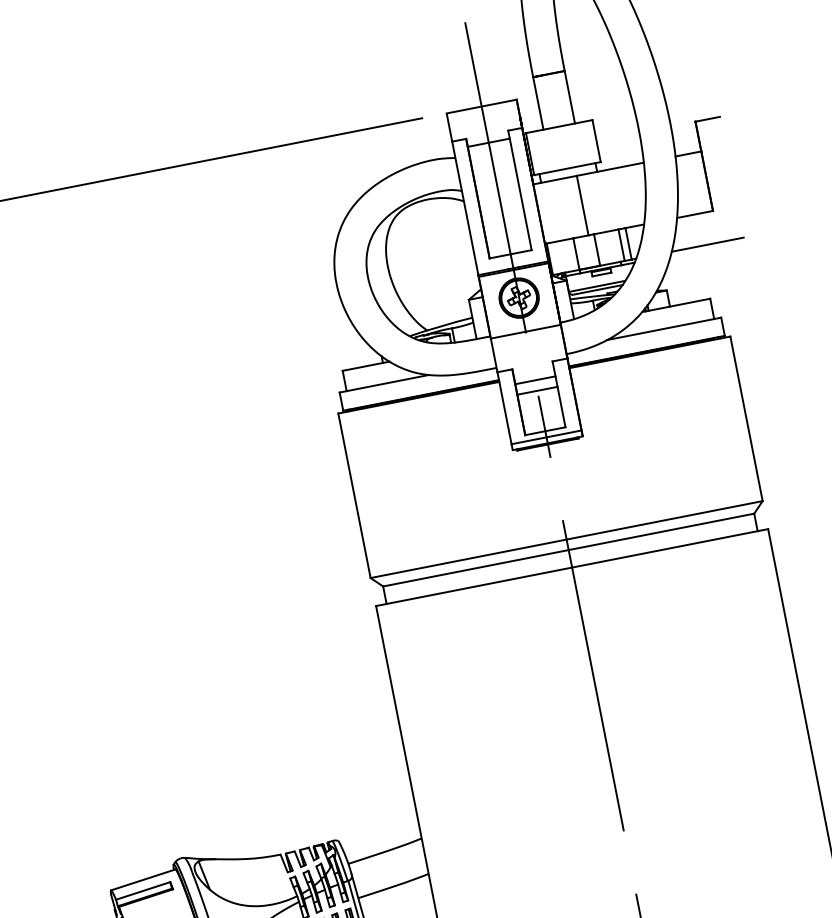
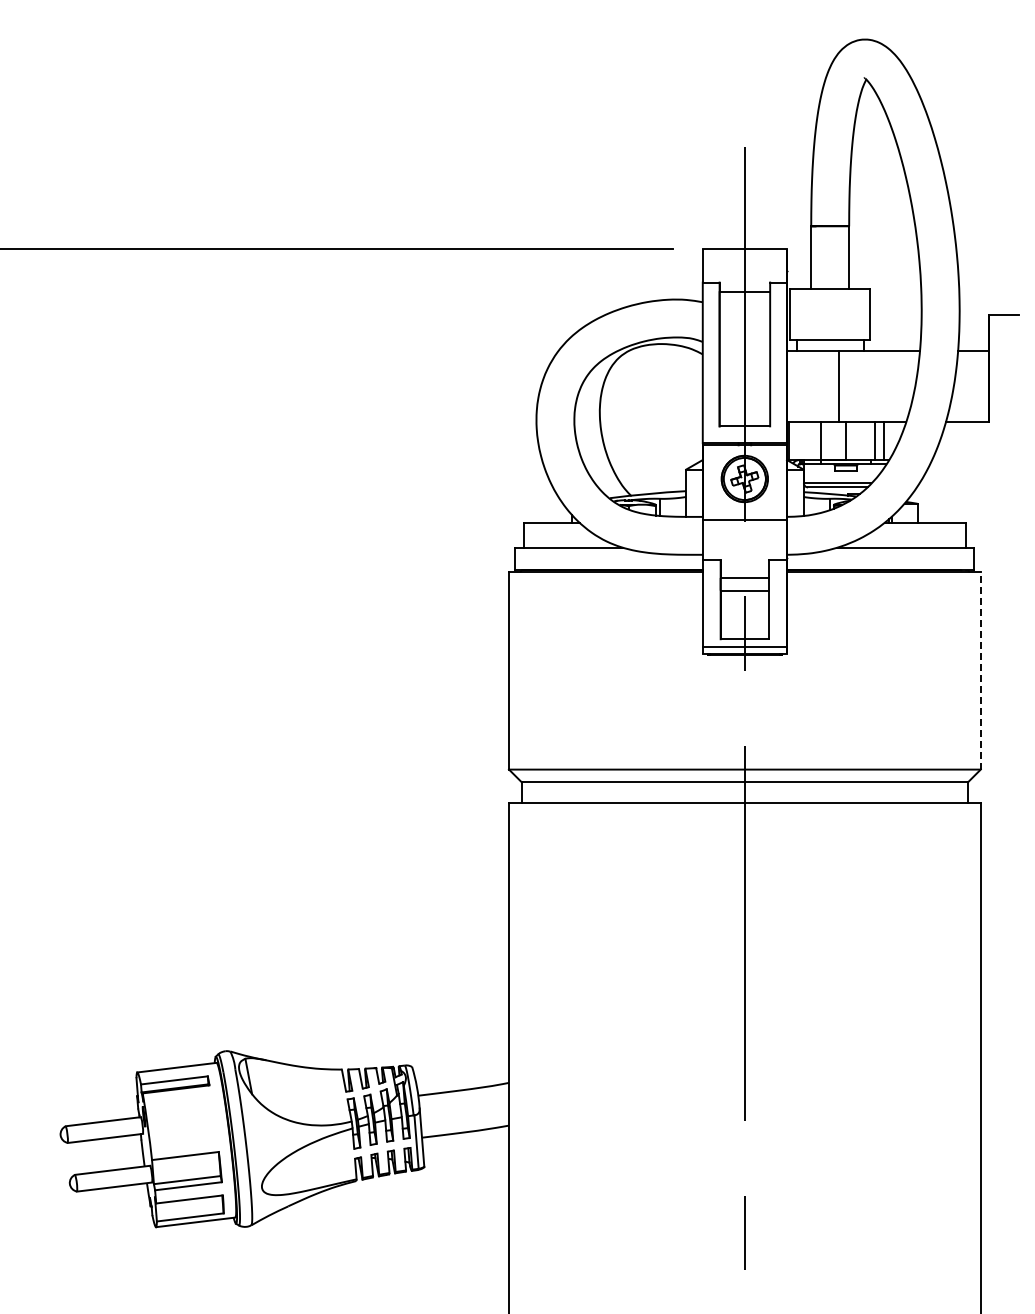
line: (707, 245) -> (975, 460), removed
line: (746, 418) -> (980, 670), solid -> dashed

